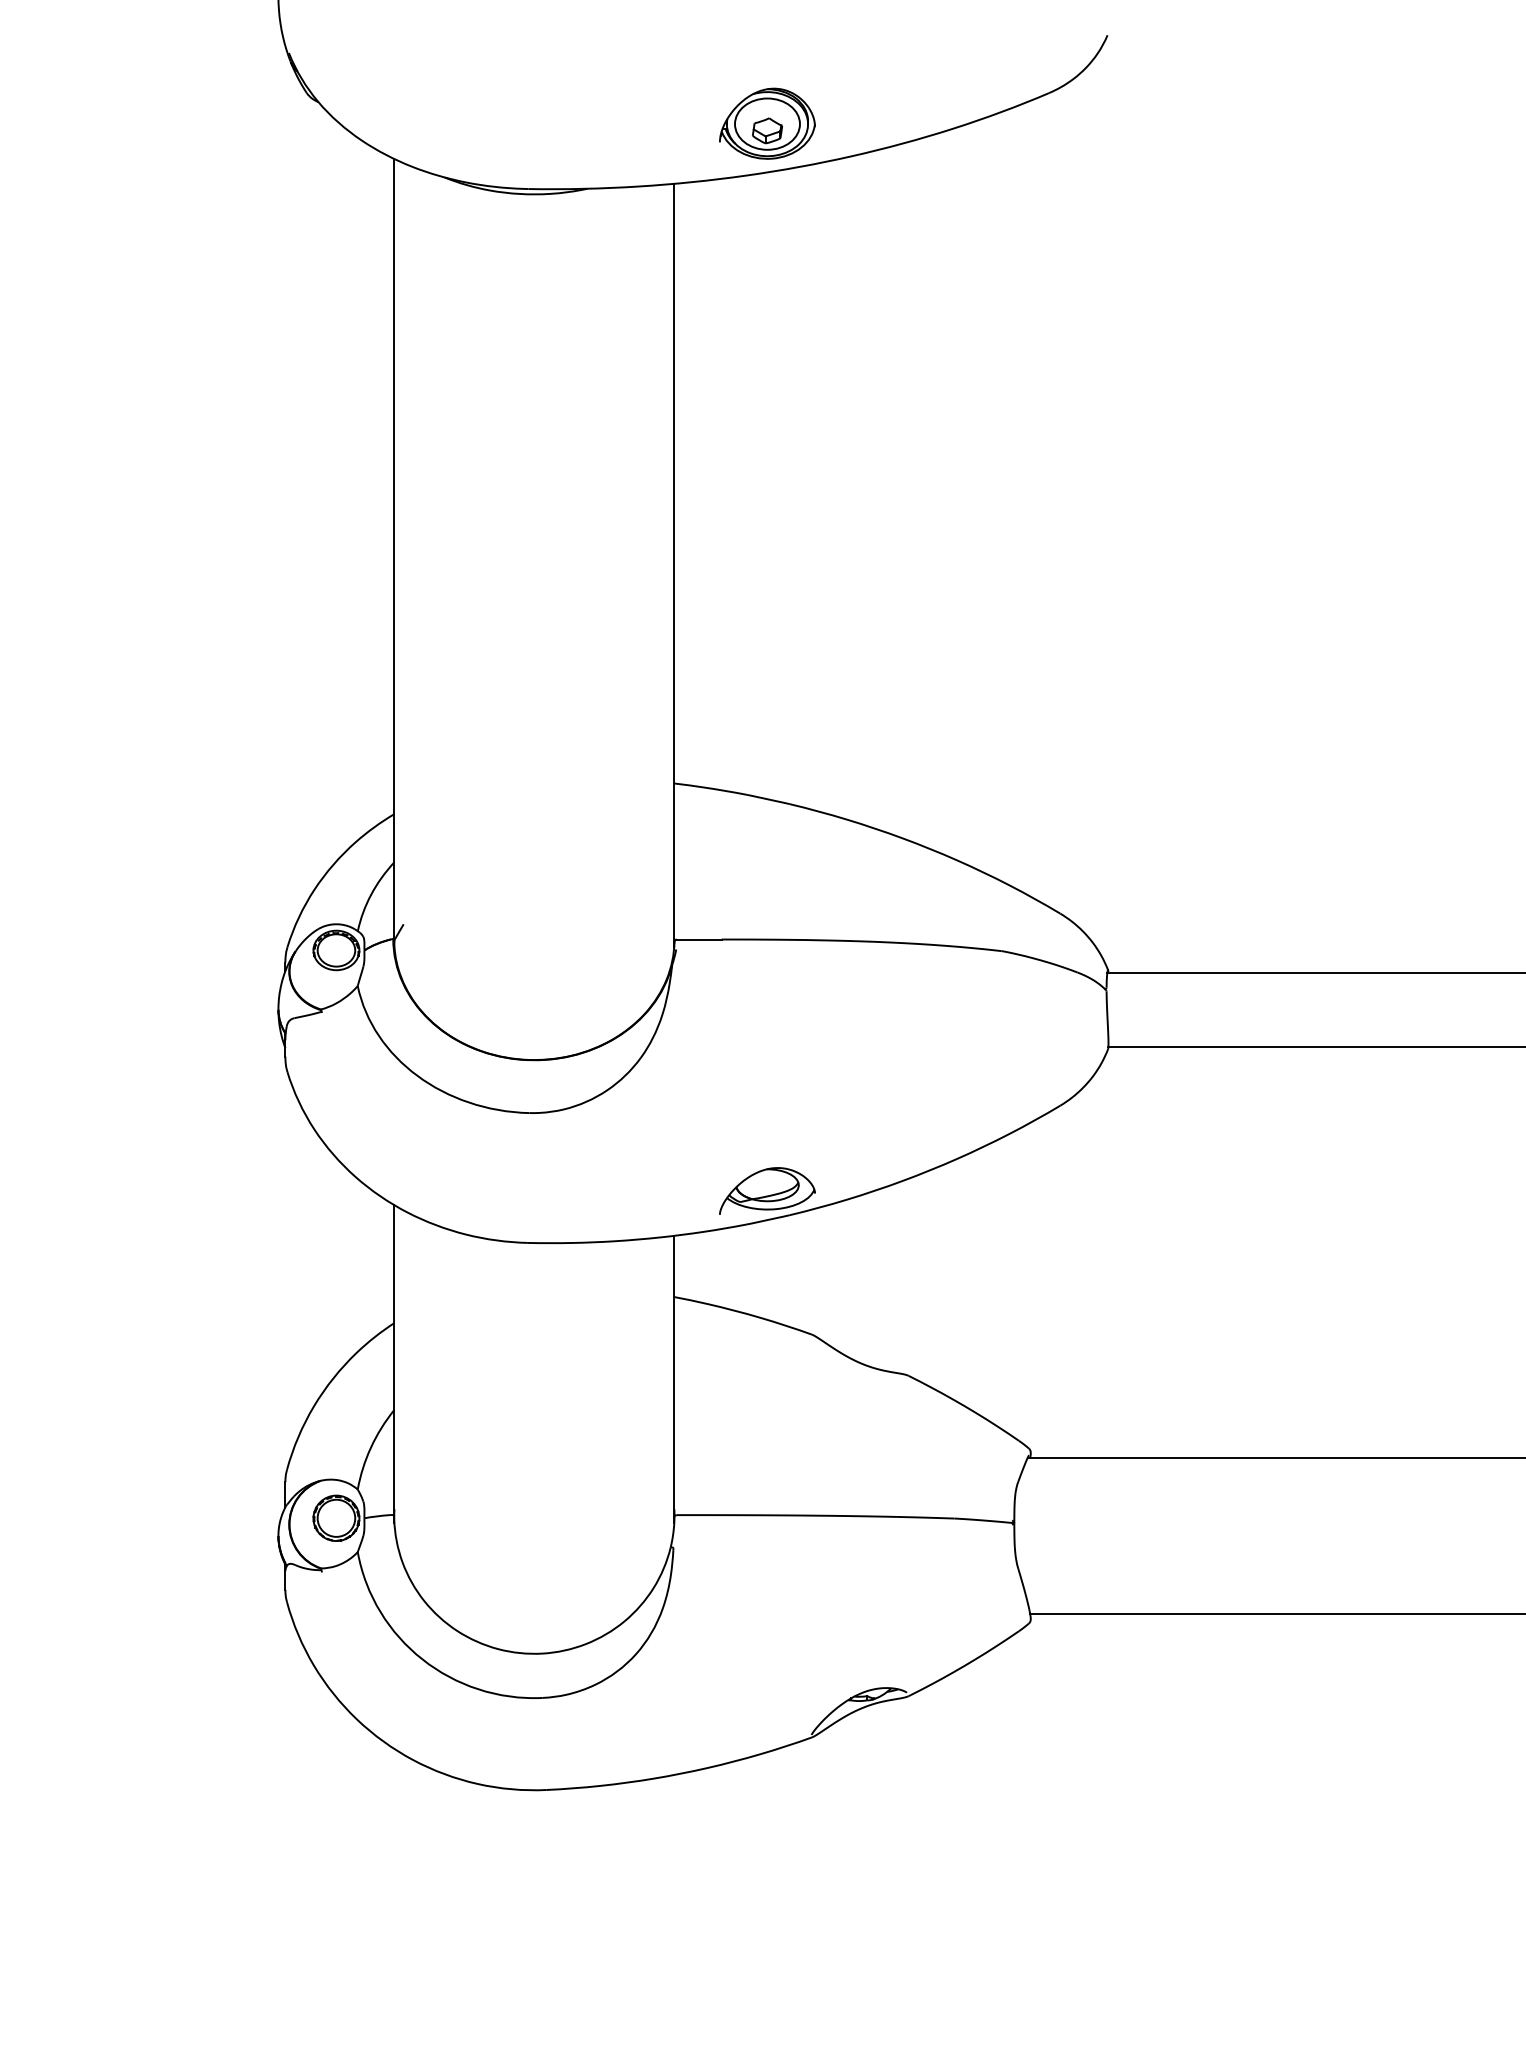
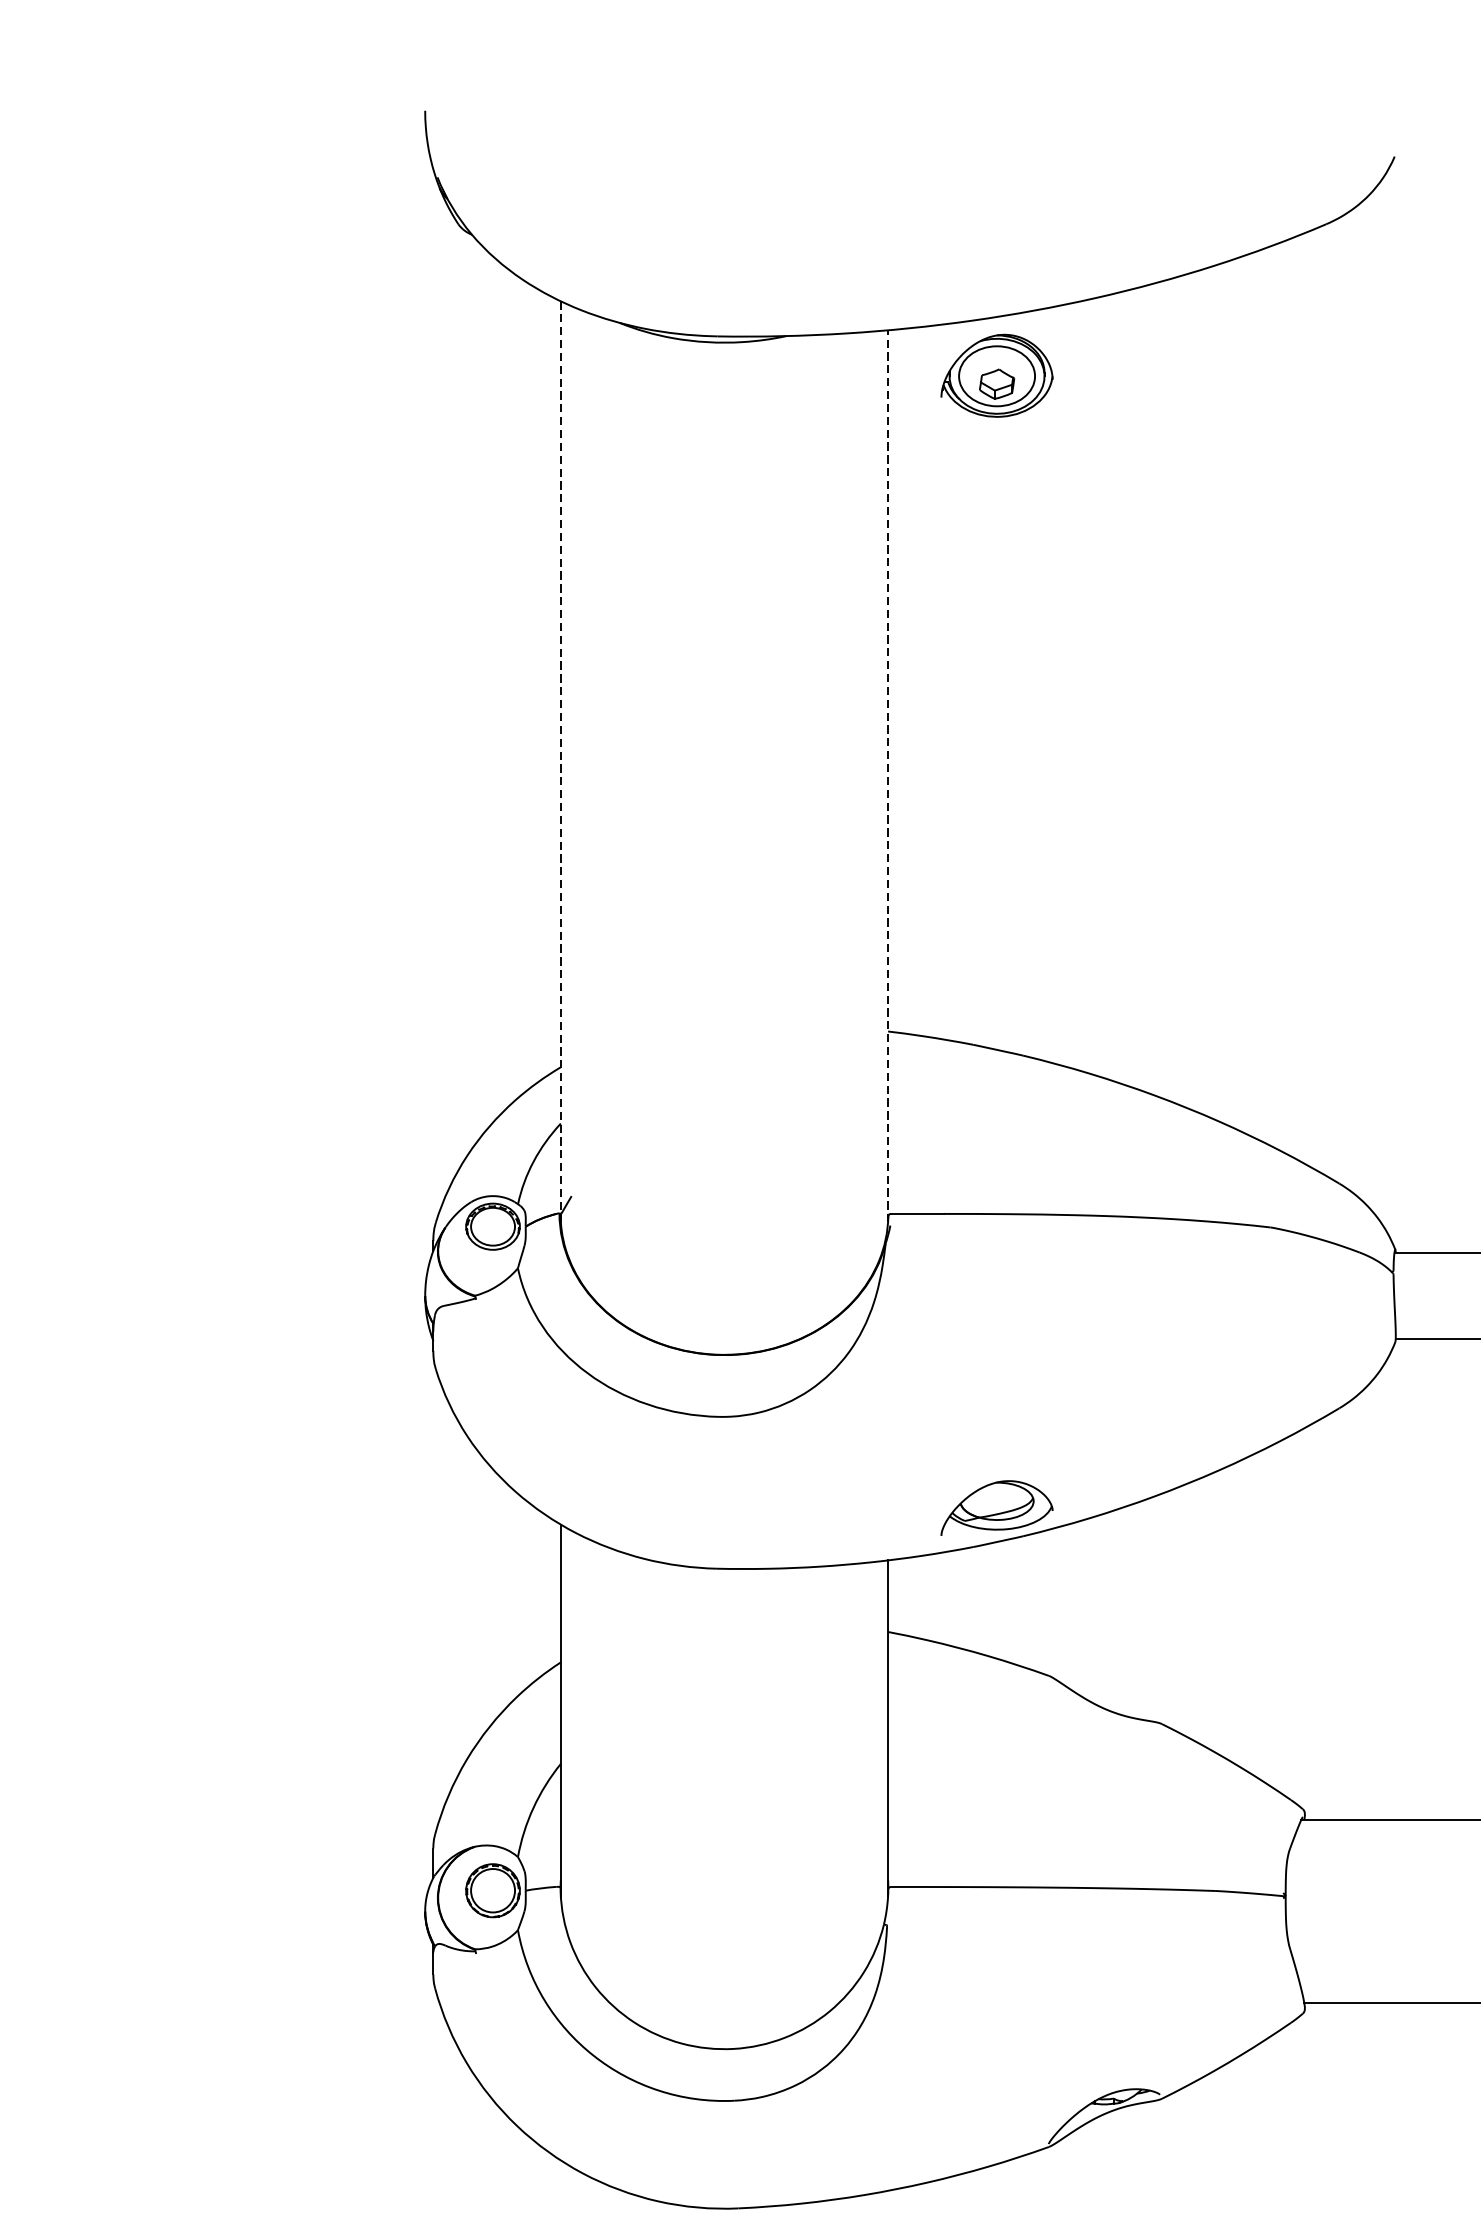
part: (767, 123) -> (997, 375), moved
line: (394, 552) -> (560, 761), solid -> dashed
line: (674, 564) -> (888, 775), solid -> dashed

